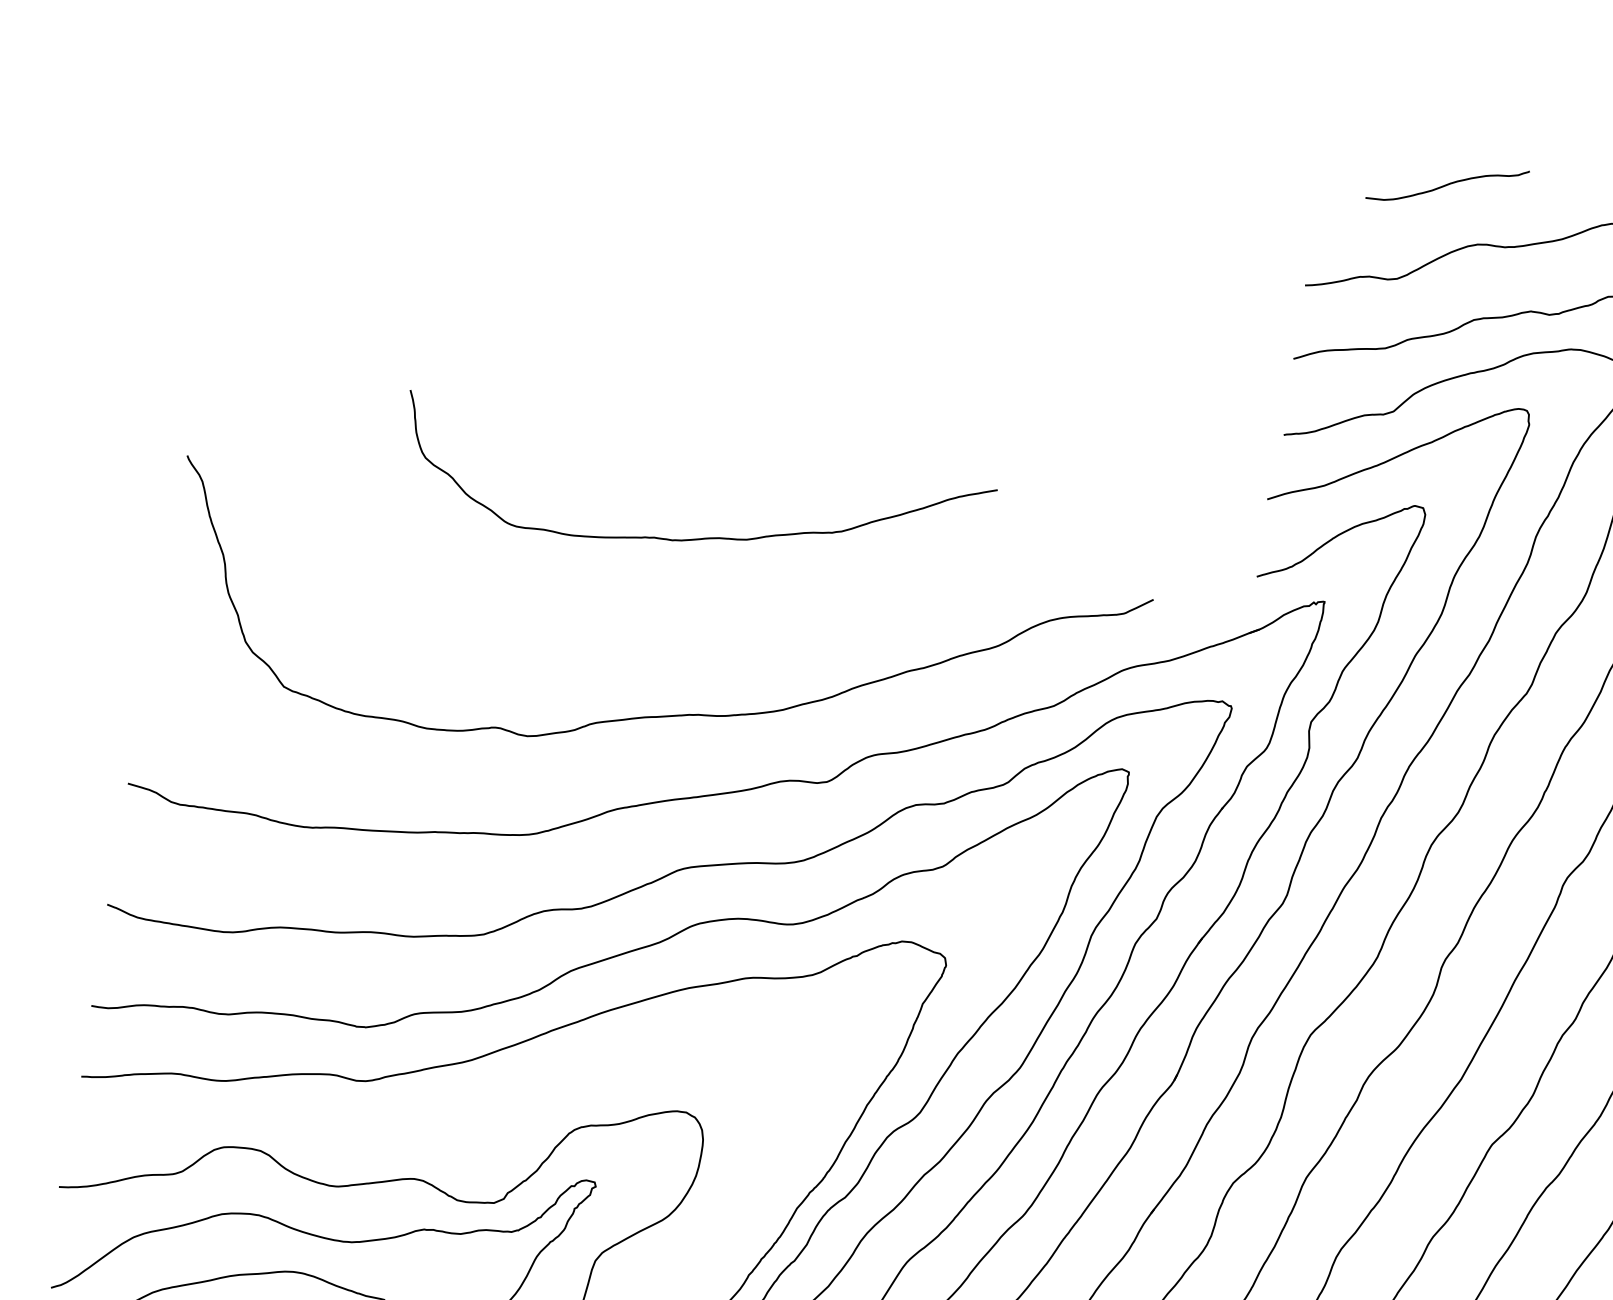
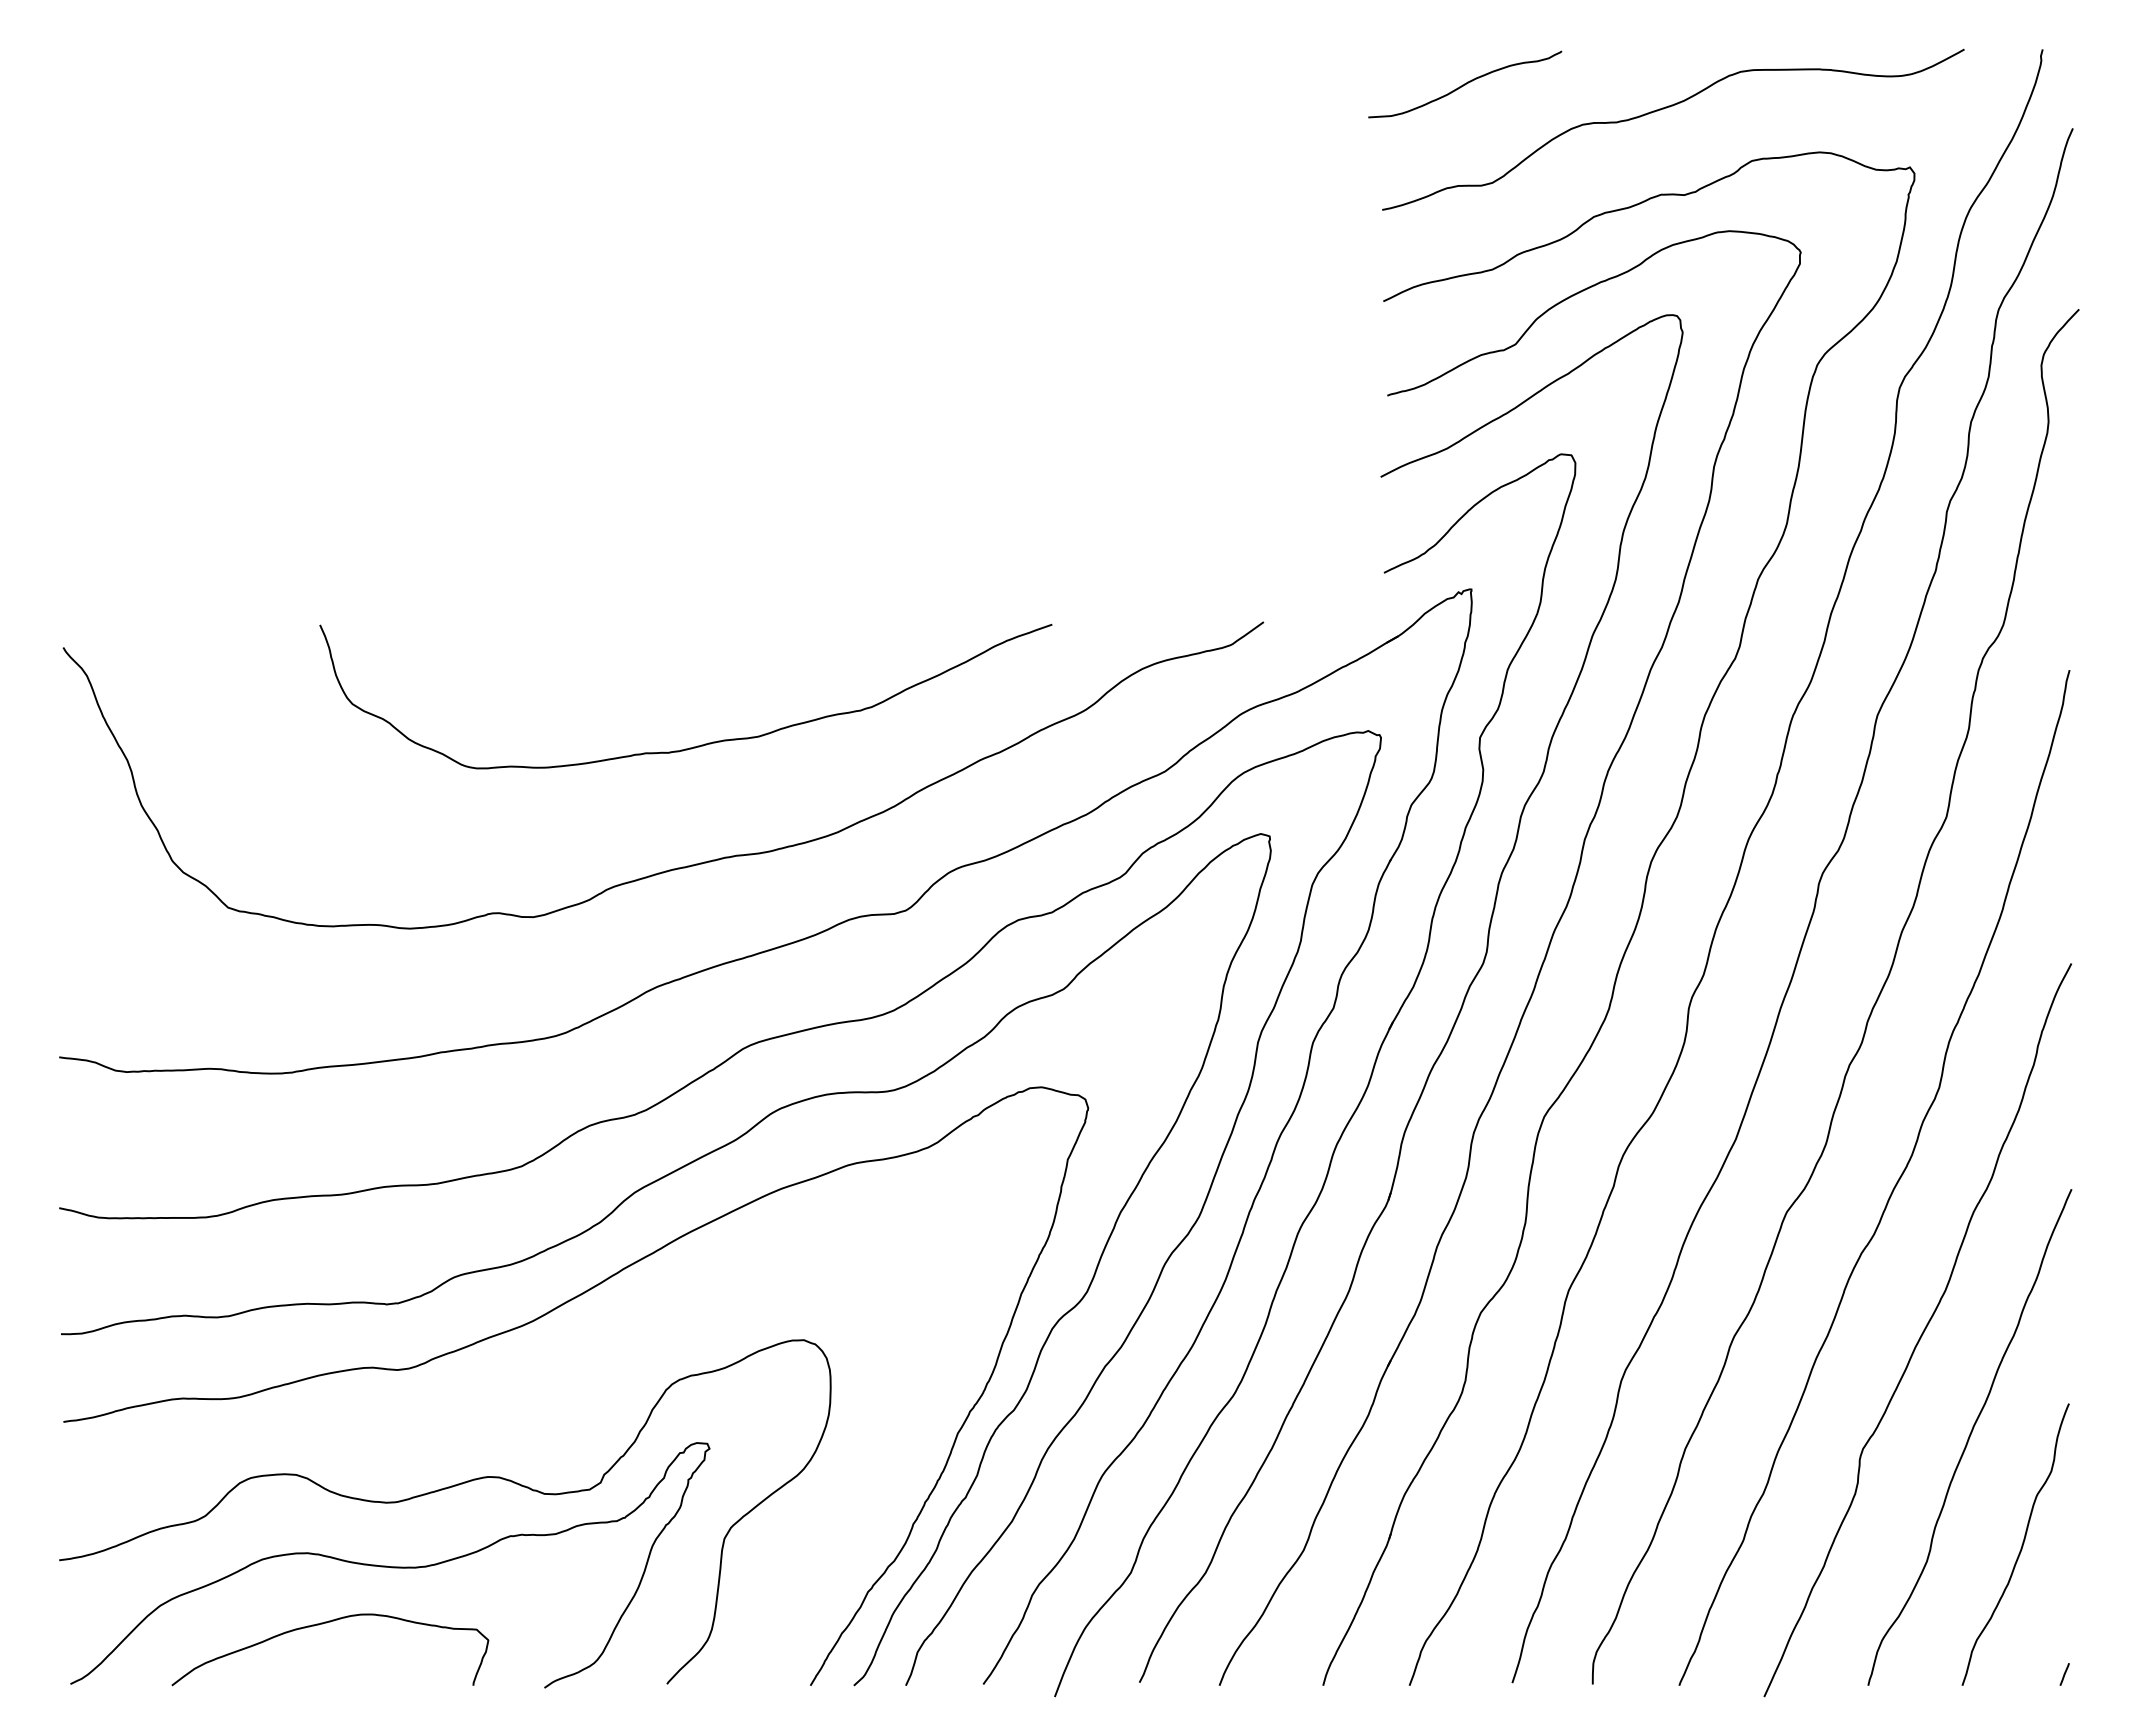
curve: (1447, 184) -> (1465, 84), moved
curve: (696, 538) -> (697, 745), moved

